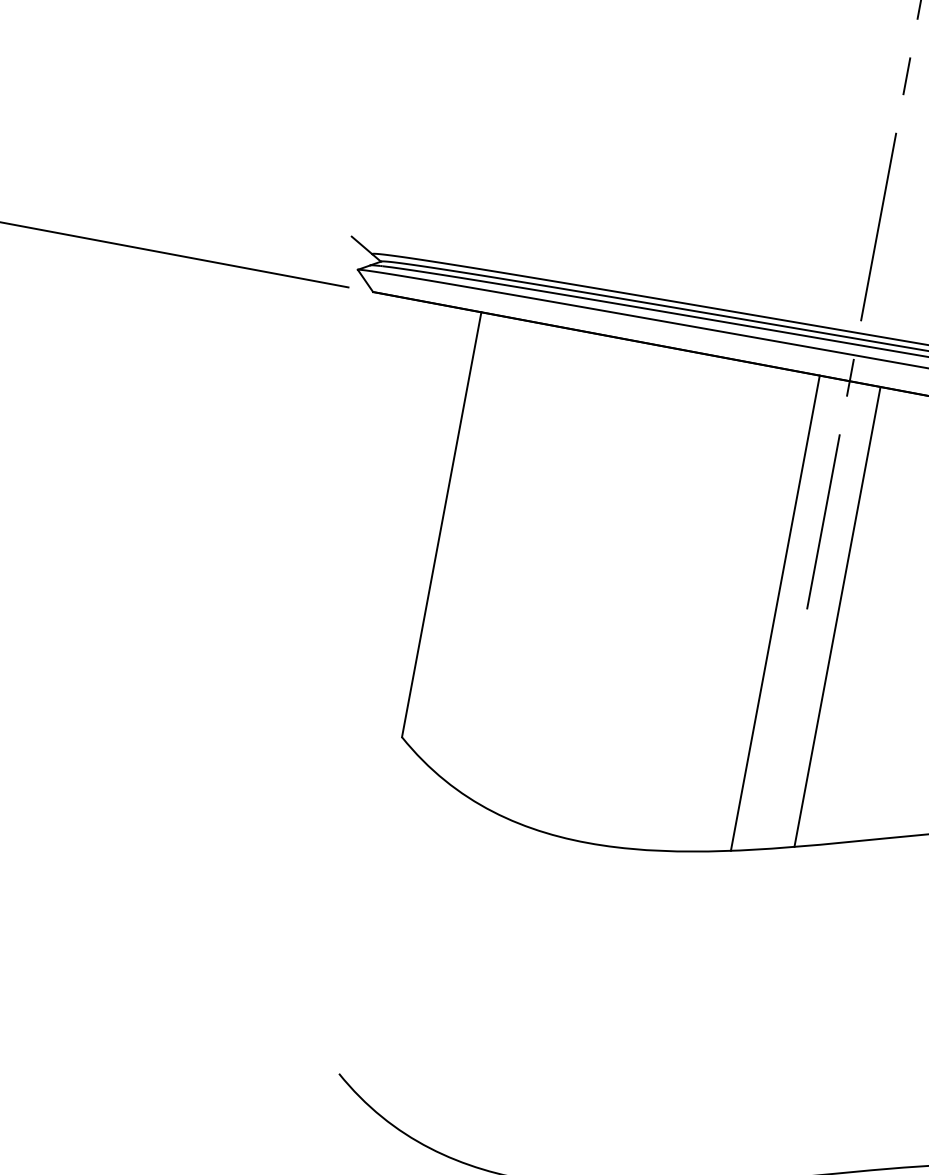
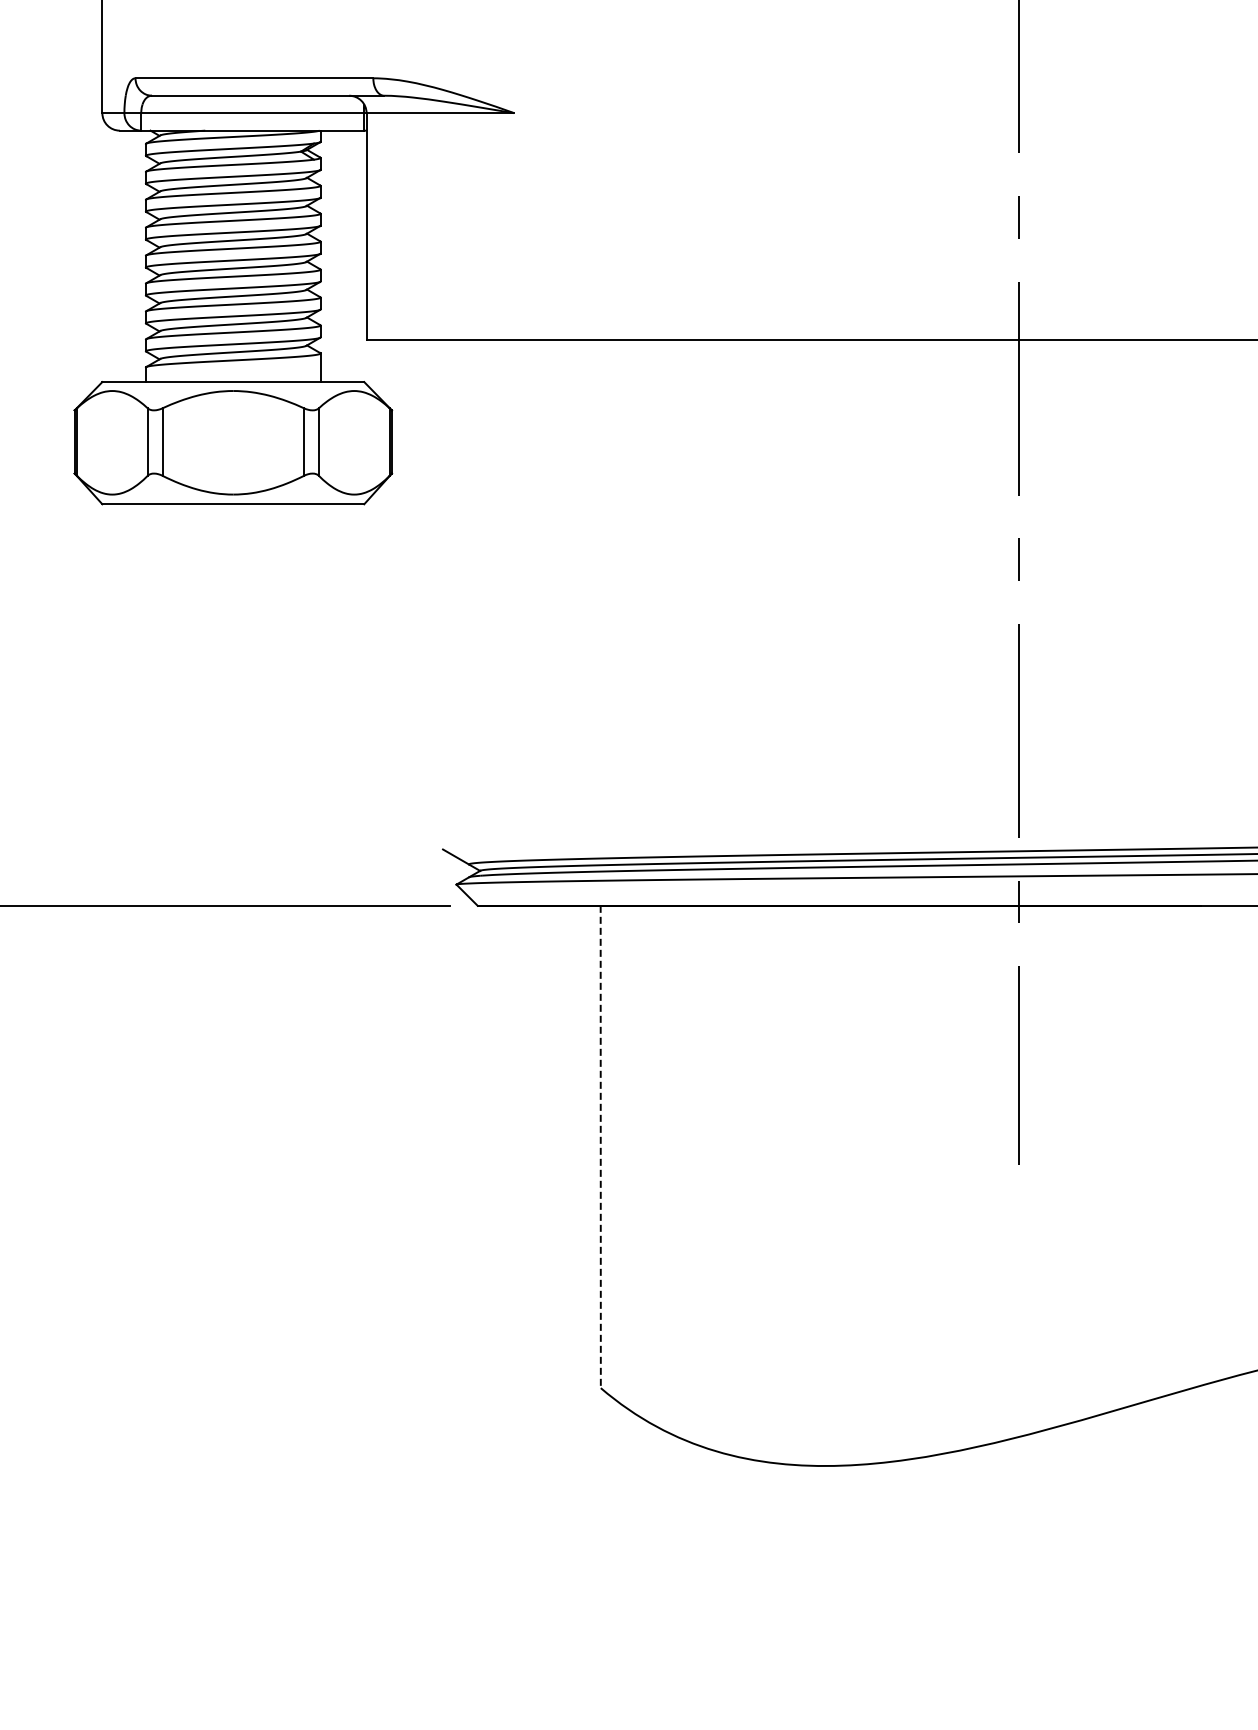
line: (441, 525) -> (600, 1147), solid -> dashed
line: (775, 613) -> (984, 1175), removed
line: (837, 616) -> (1053, 1166), removed

